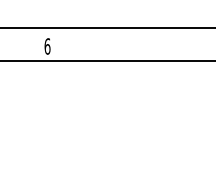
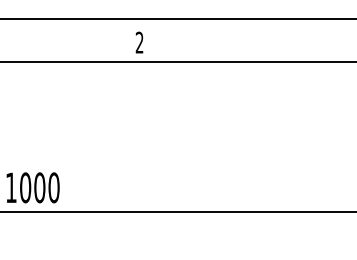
text: (47, 46) -> (139, 42), 6 -> 2

